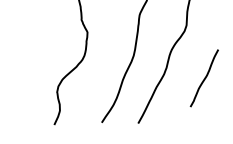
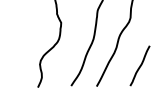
curve: (203, 77) -> (139, 65), moved

